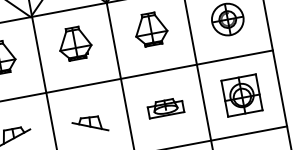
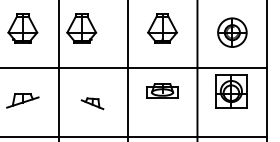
part: (74, 43) -> (81, 28), moved
part: (242, 95) -> (231, 91), moved
part: (165, 107) -> (162, 90), moved
part: (90, 125) -> (92, 103), size x0.7

